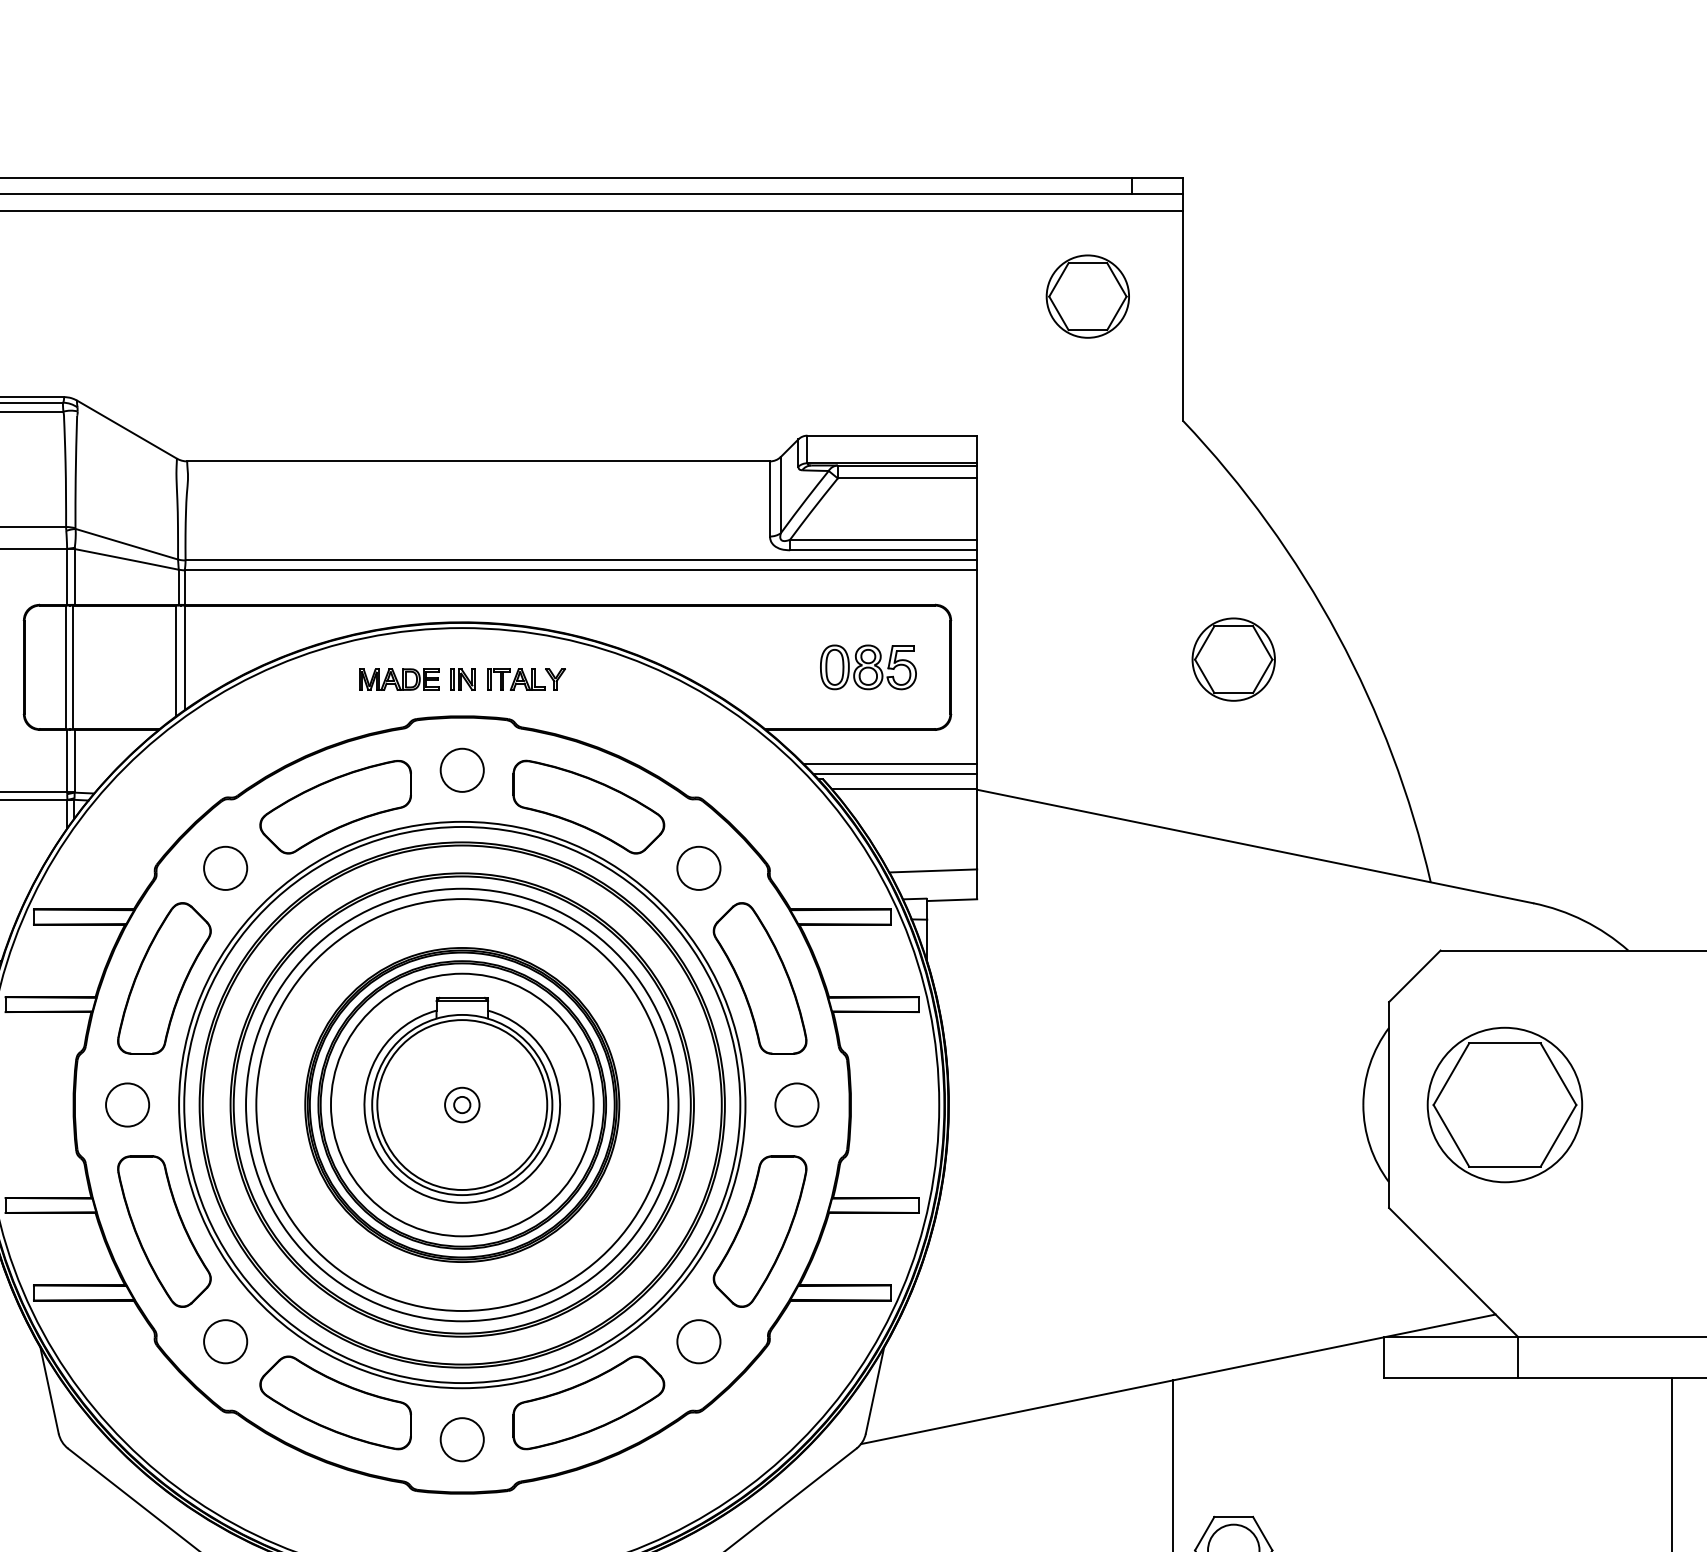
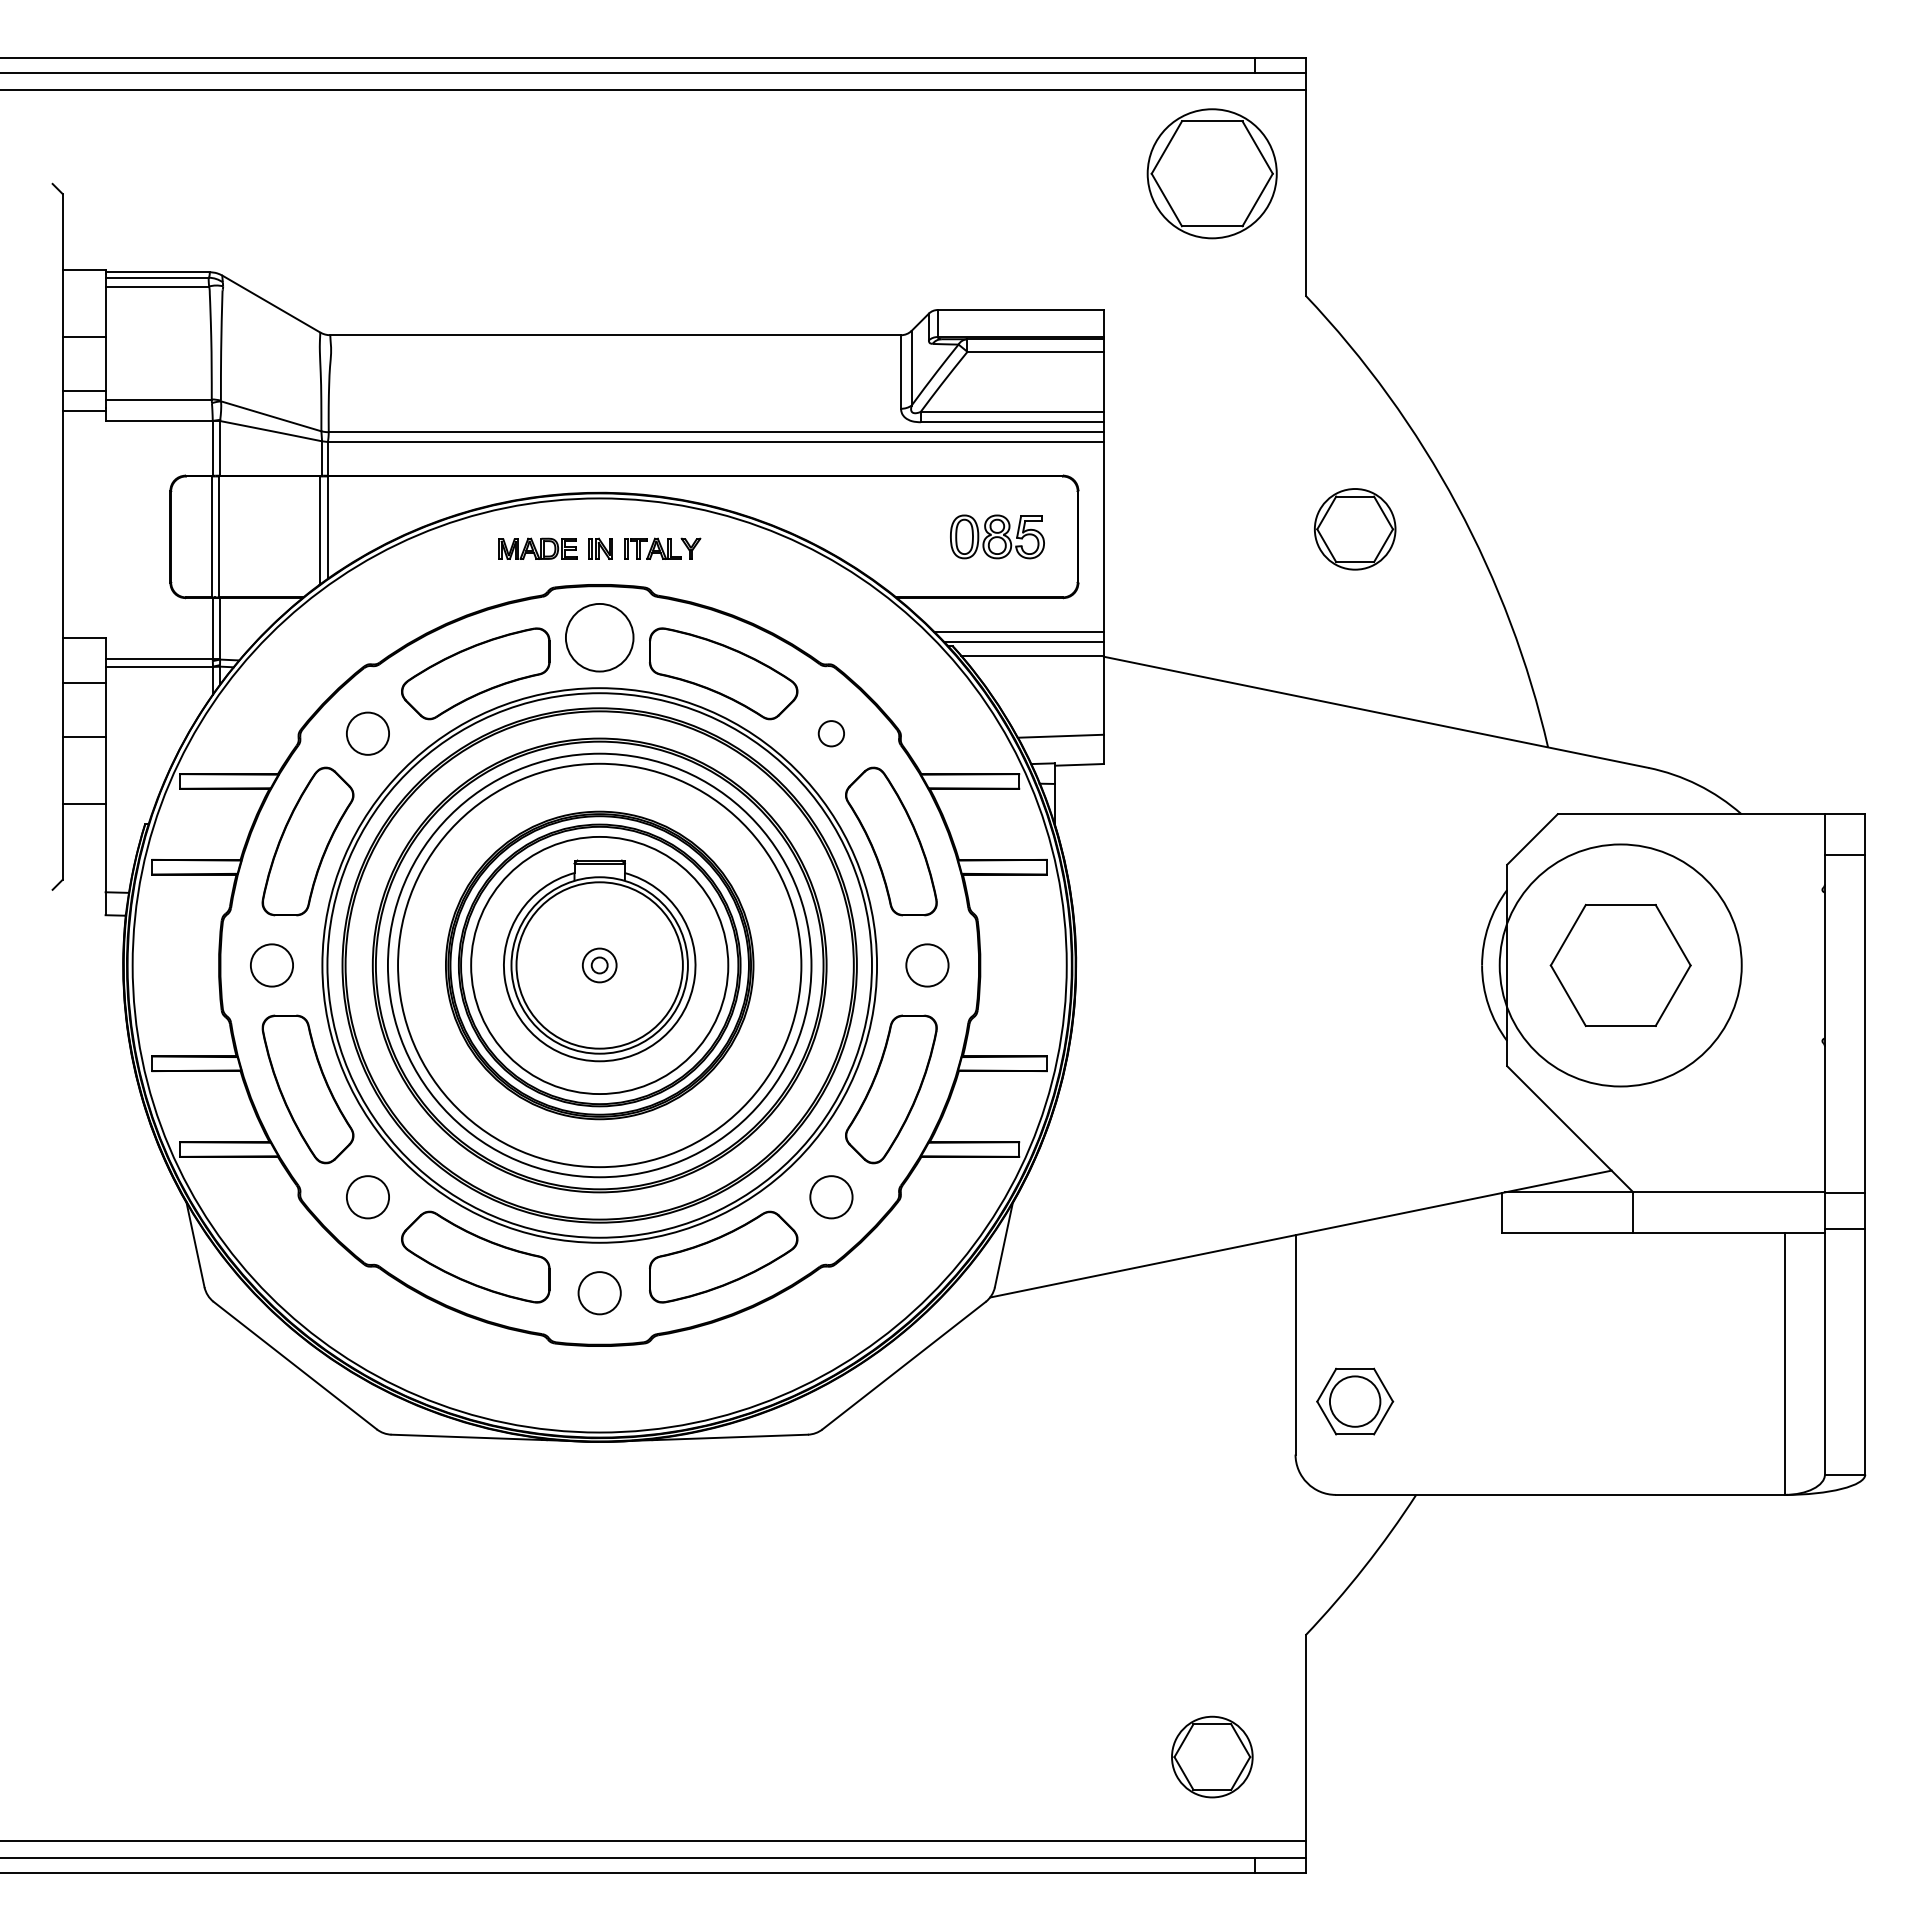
part: (1088, 296) -> (1212, 173), size x1.6
circle: (462, 770) -> (599, 637), size x1.6
circle: (698, 868) -> (831, 733), size x0.6
circle: (1504, 1105) -> (1620, 965), size x1.6

